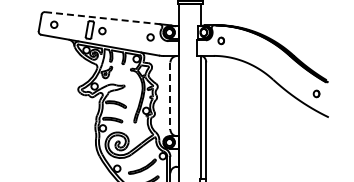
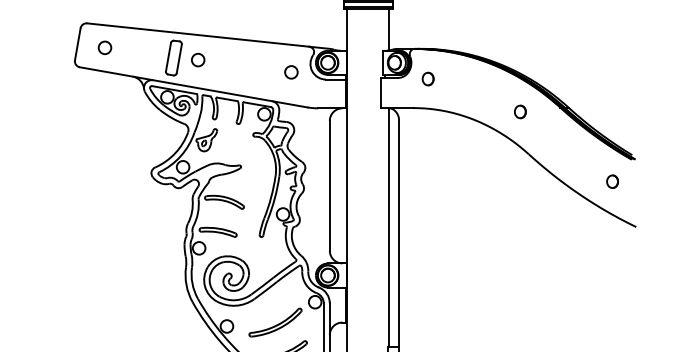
line: (102, 18) -> (198, 35), dashed -> solid
part: (268, 57) -> (519, 111), added
line: (170, 96) -> (329, 186), dashed -> solid

